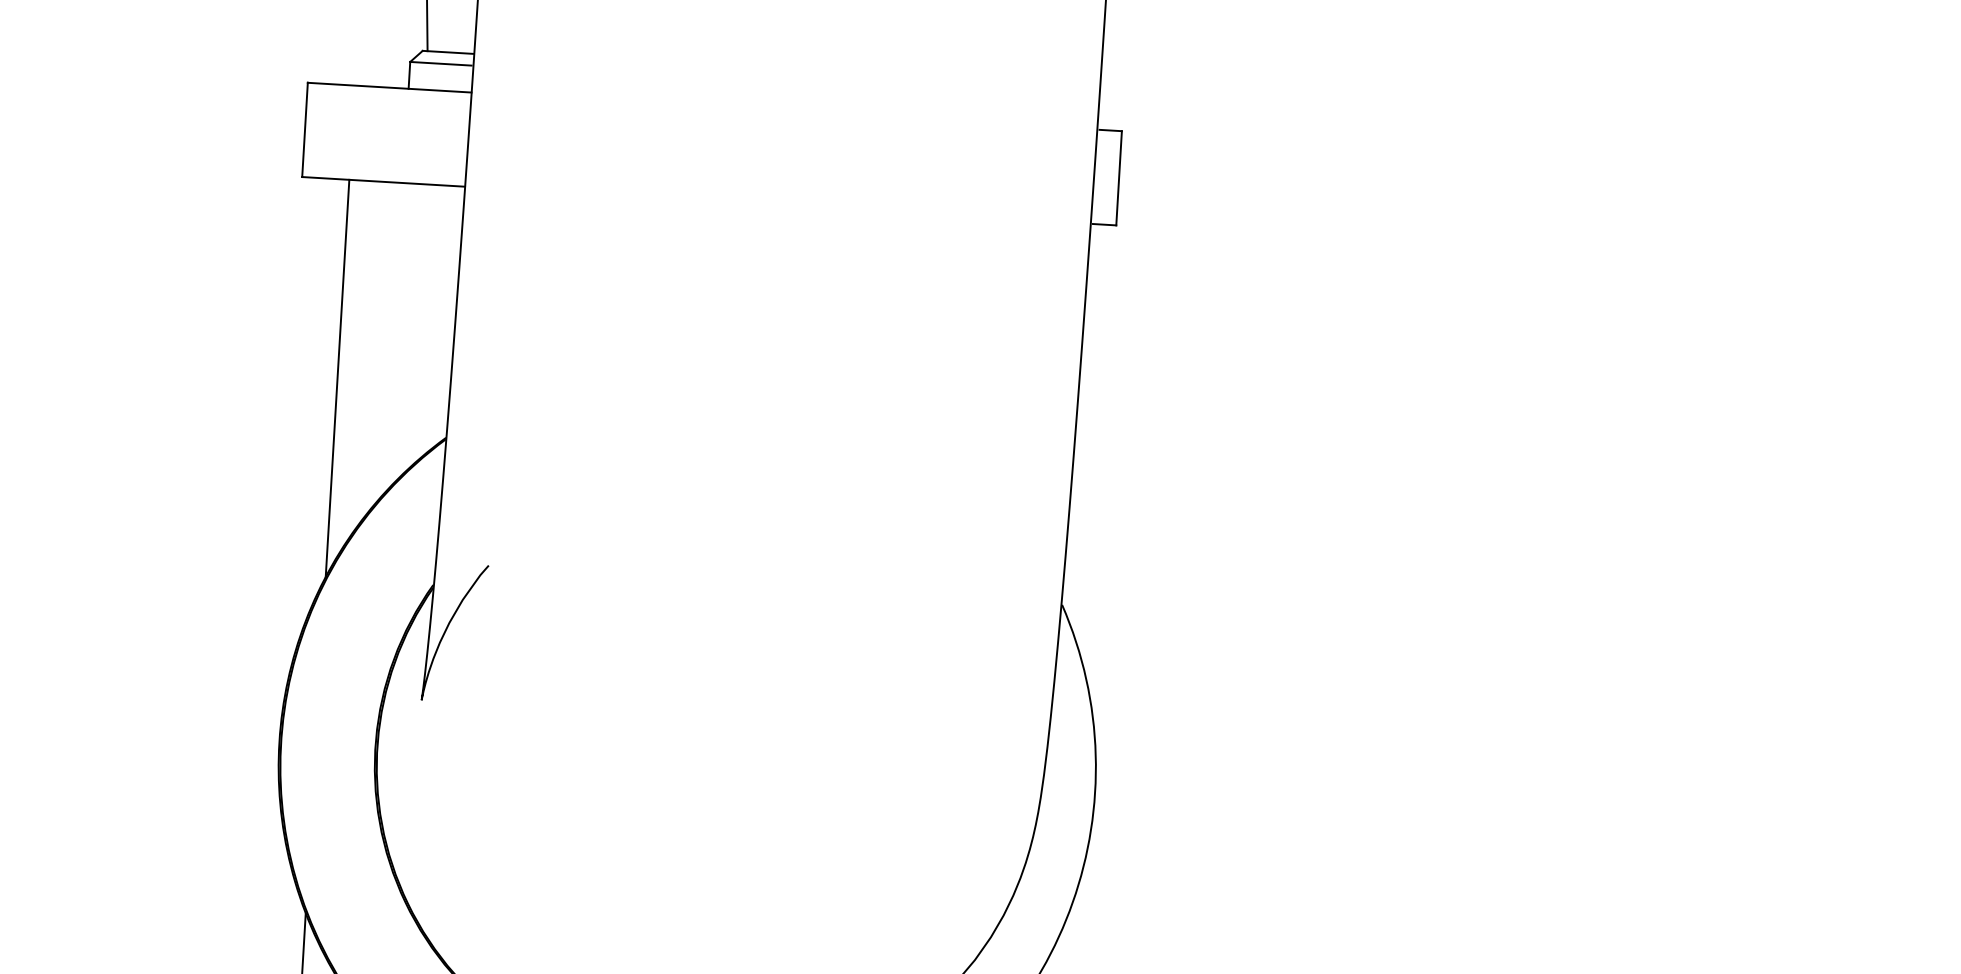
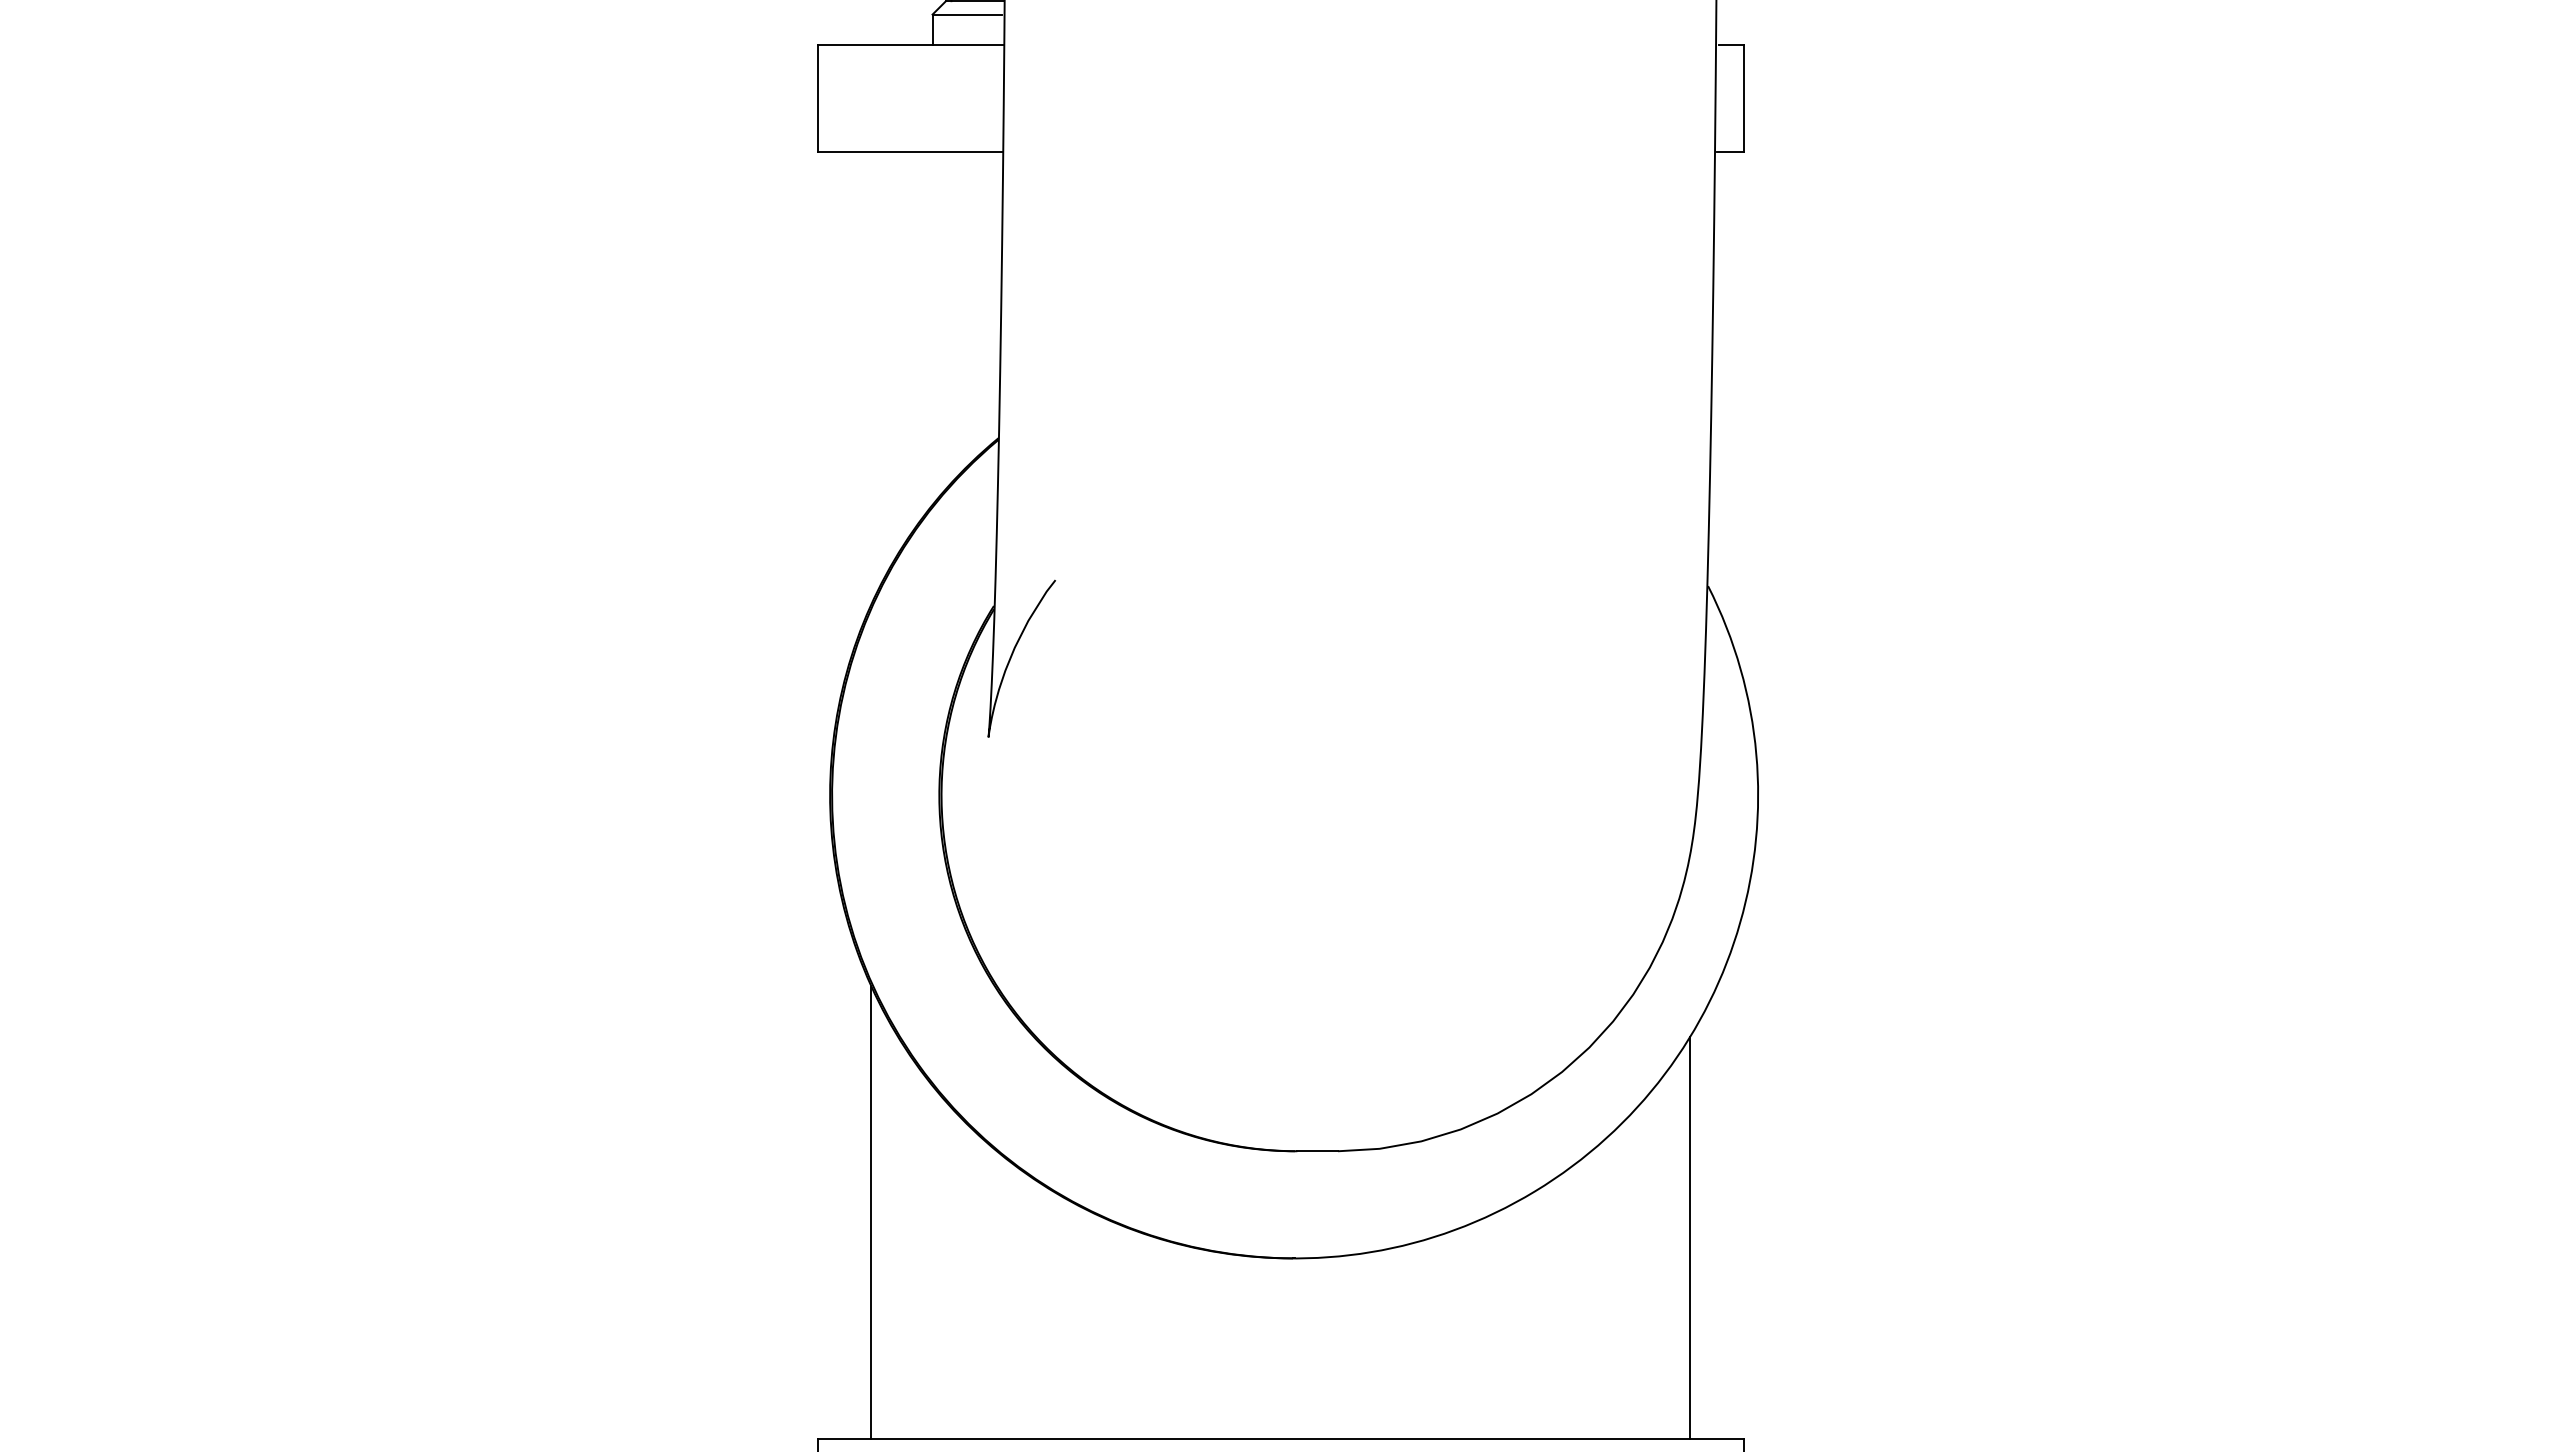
line: (337, 378) -> (871, 378), removed

